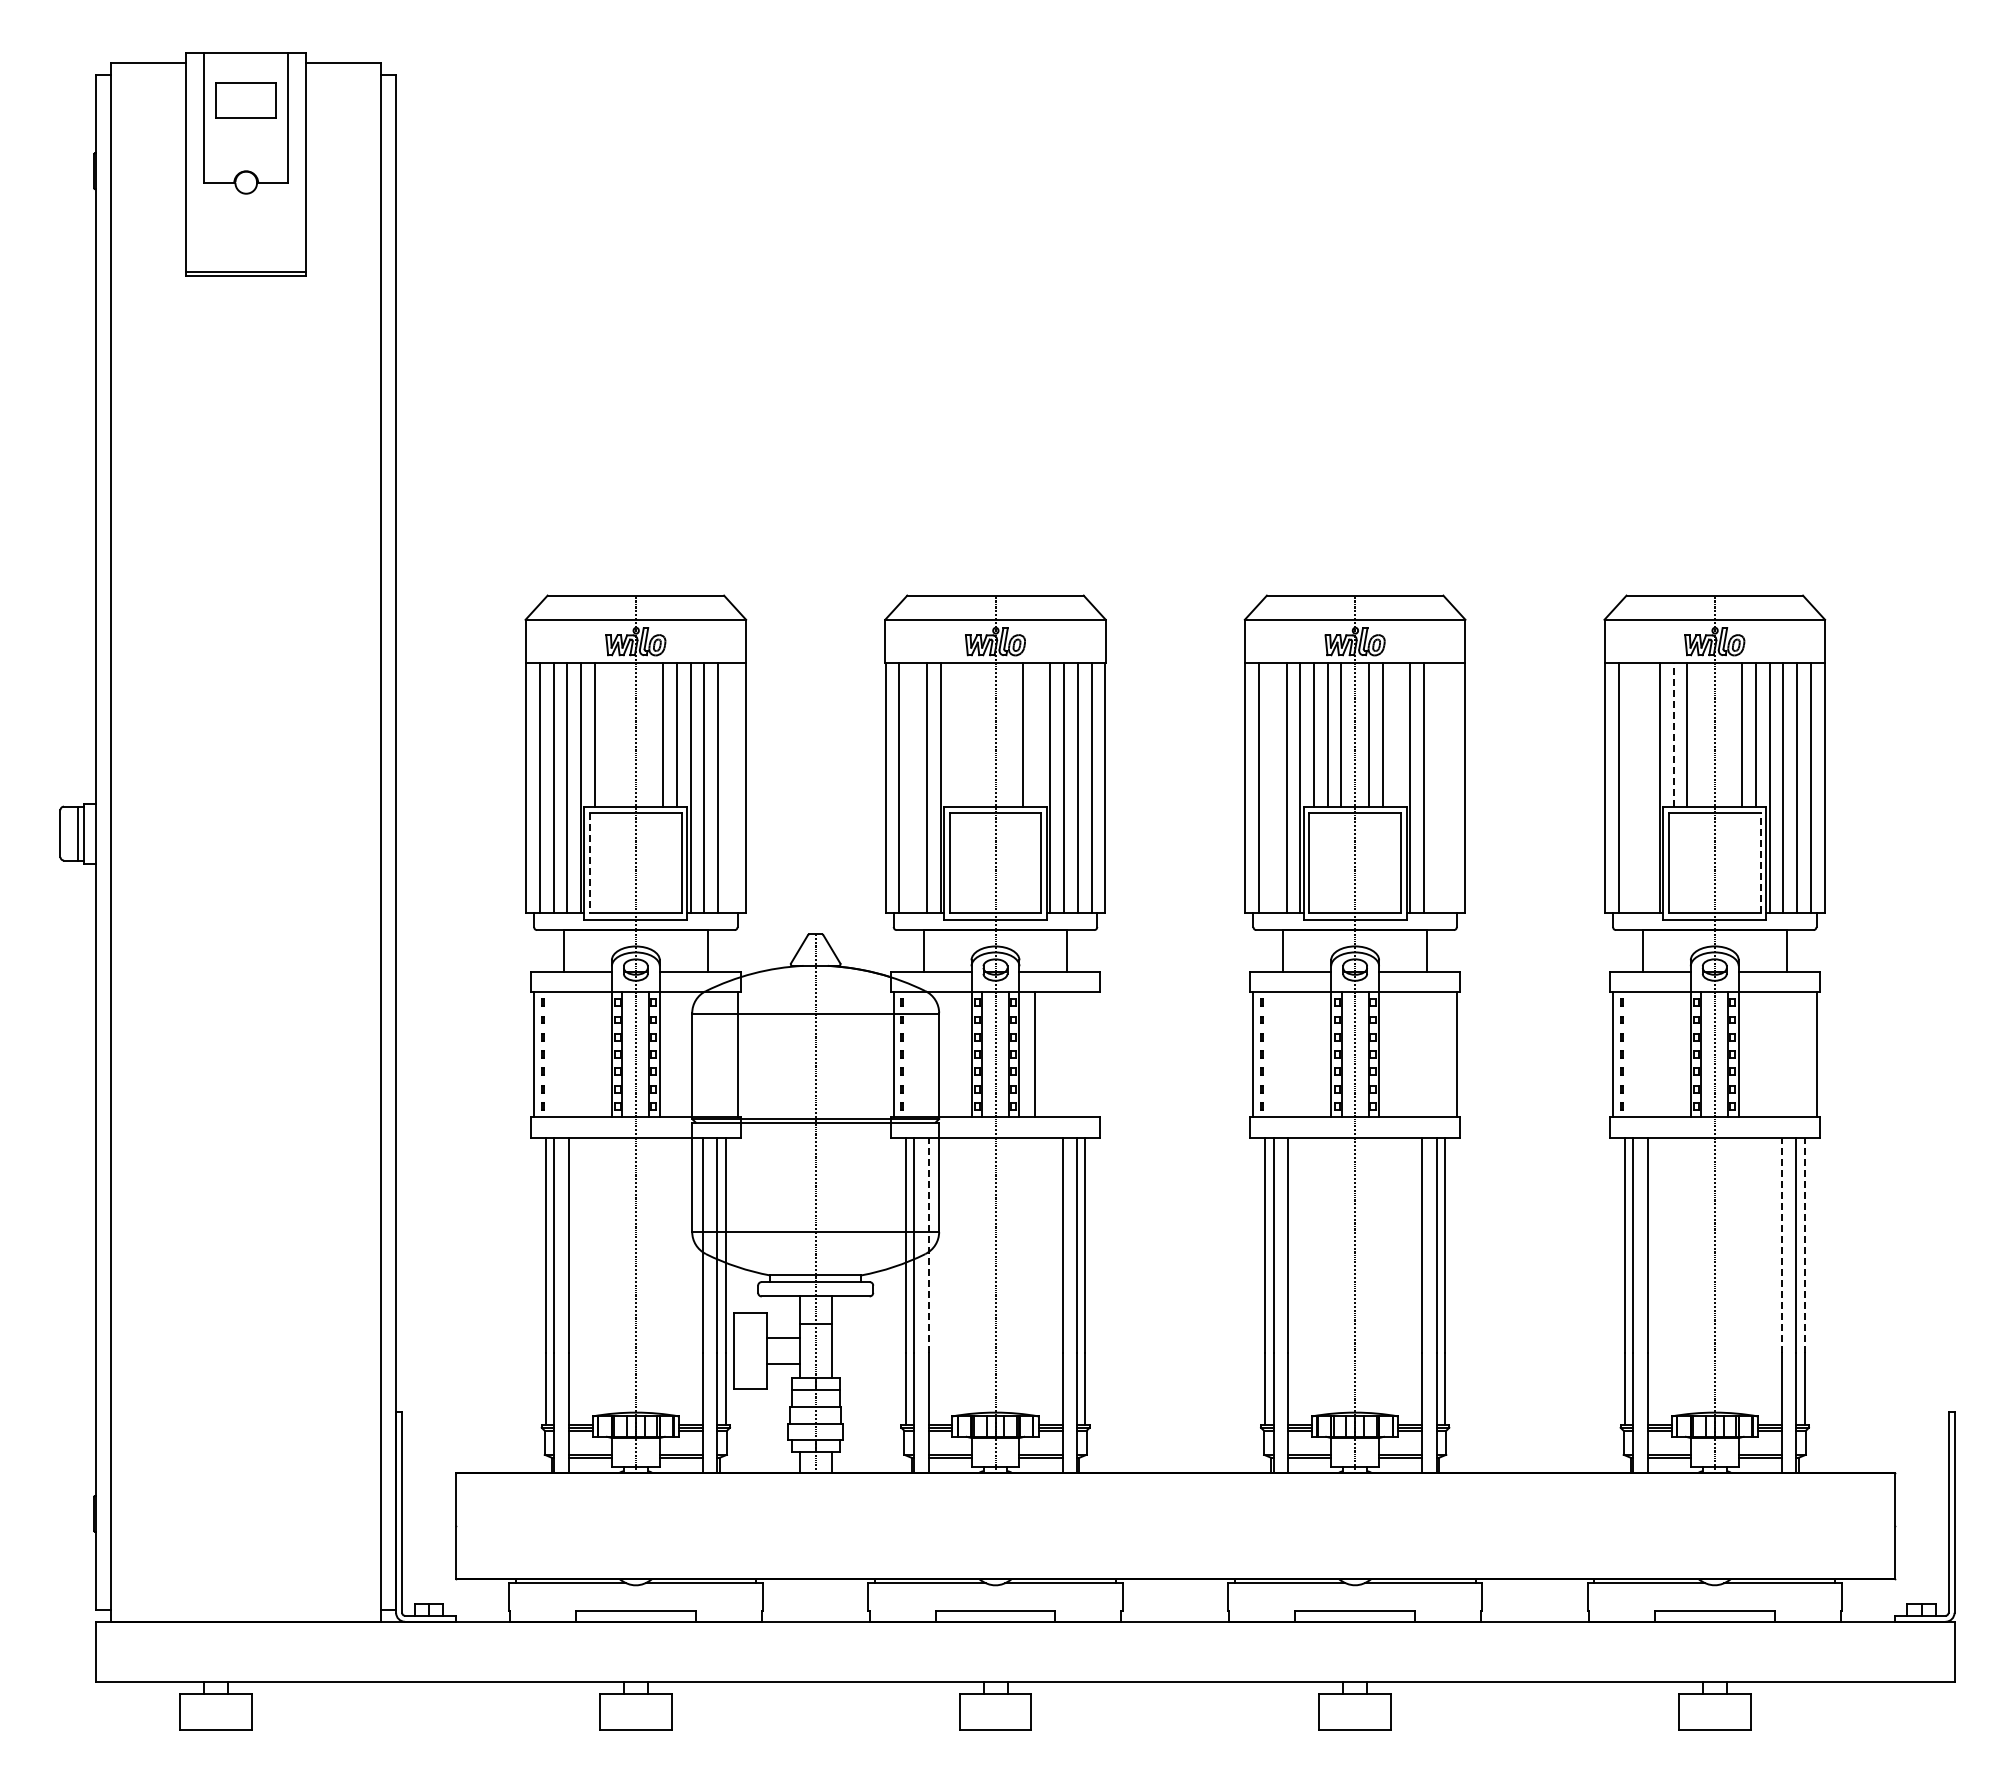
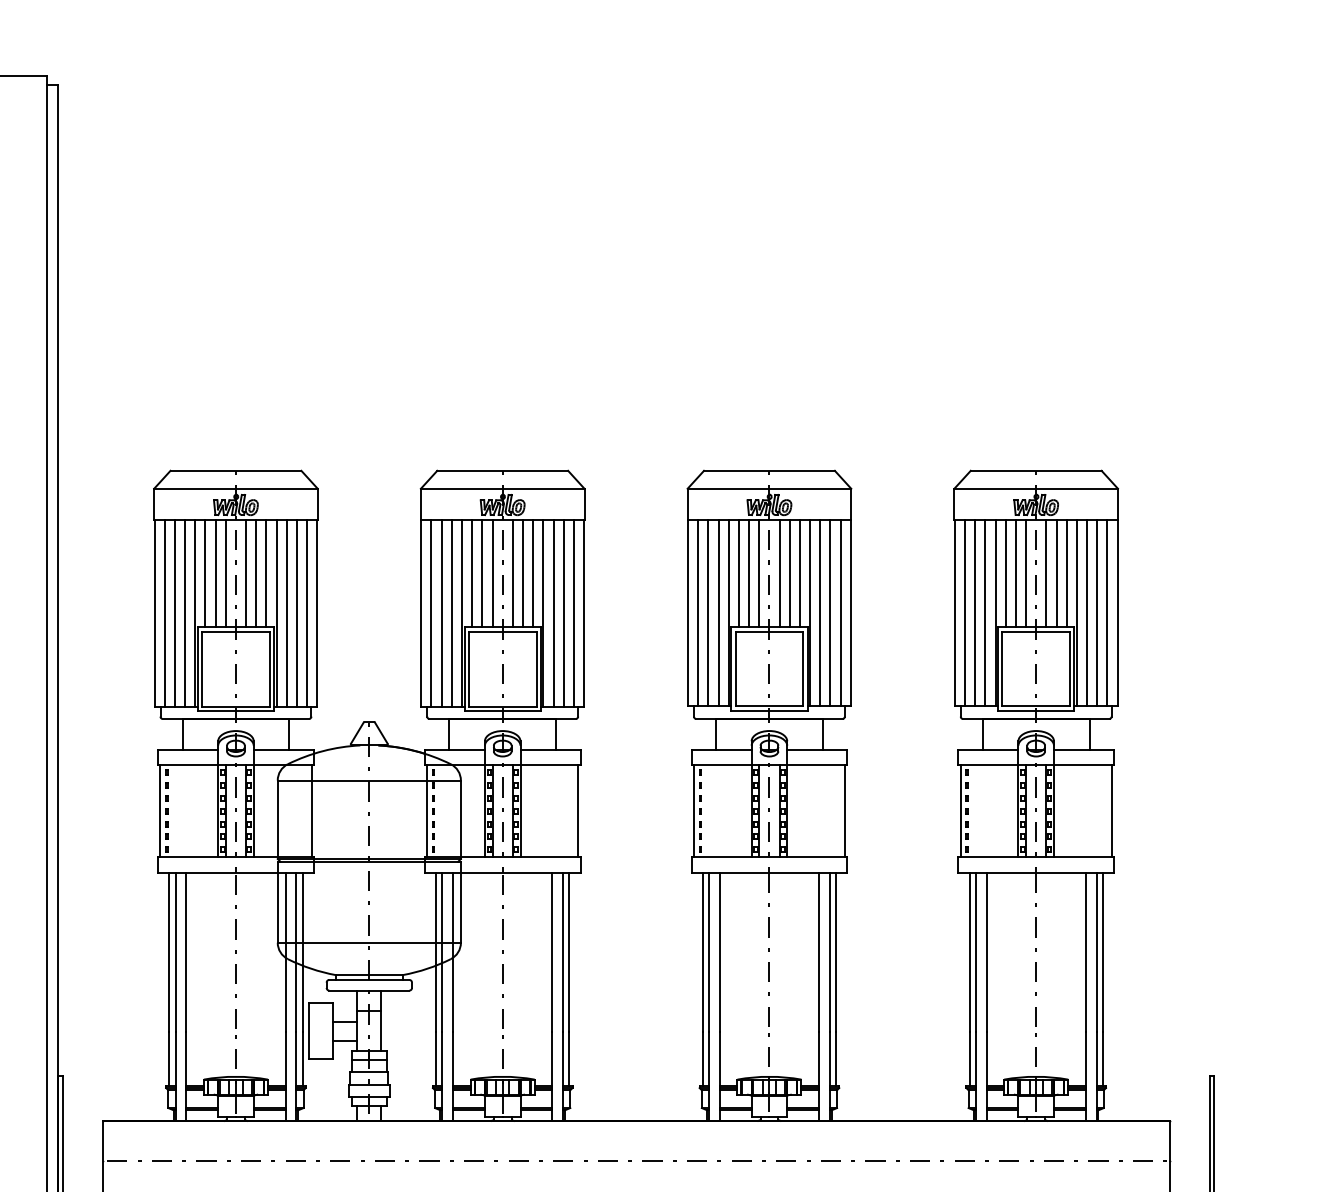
line: (608, 734) -> (215, 573), added
line: (622, 734) -> (226, 573), added
line: (649, 734) -> (246, 573), added
line: (954, 734) -> (472, 573), added
line: (968, 734) -> (482, 573), added
line: (981, 734) -> (492, 573), added
line: (1009, 734) -> (513, 573), added
line: (1036, 734) -> (533, 573), added
line: (1396, 734) -> (800, 573), added
line: (1673, 734) -> (1005, 573), dashed -> solid
line: (1701, 734) -> (1026, 573), added
line: (1728, 734) -> (1046, 573), added
line: (731, 787) -> (306, 613), added
line: (913, 787) -> (441, 613), added
line: (1272, 787) -> (708, 613), added
line: (1437, 787) -> (830, 613), added
line: (1451, 787) -> (840, 613), added
line: (1632, 787) -> (975, 613), added
line: (1646, 787) -> (985, 613), added
line: (1760, 862) -> (1070, 668), dashed -> solid
line: (590, 863) -> (202, 669), dashed -> solid
line: (1035, 1054) -> (578, 811), moved
line: (928, 1245) -> (453, 952), dashed -> solid
line: (1781, 1245) -> (1085, 952), dashed -> solid
line: (1804, 1245) -> (1102, 952), dashed -> solid
line: (1175, 1525) -> (636, 1160), added

